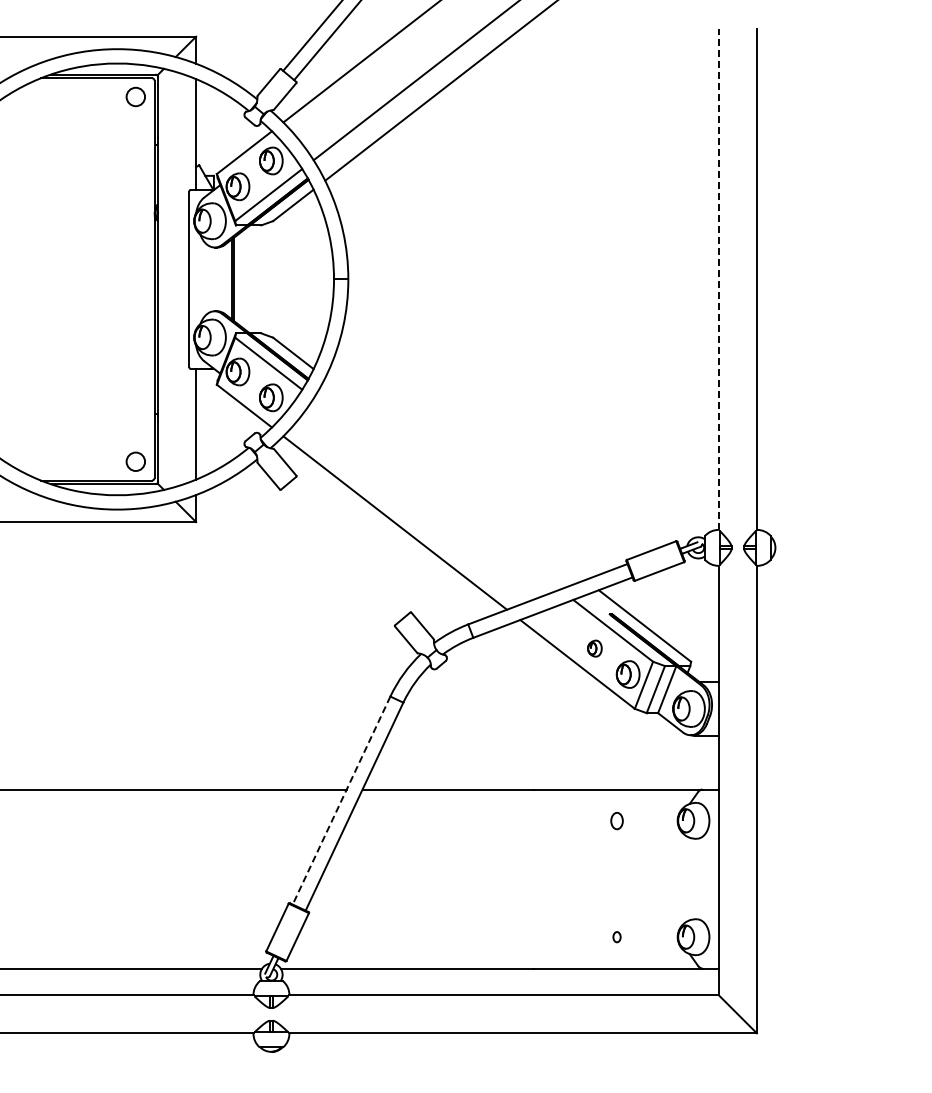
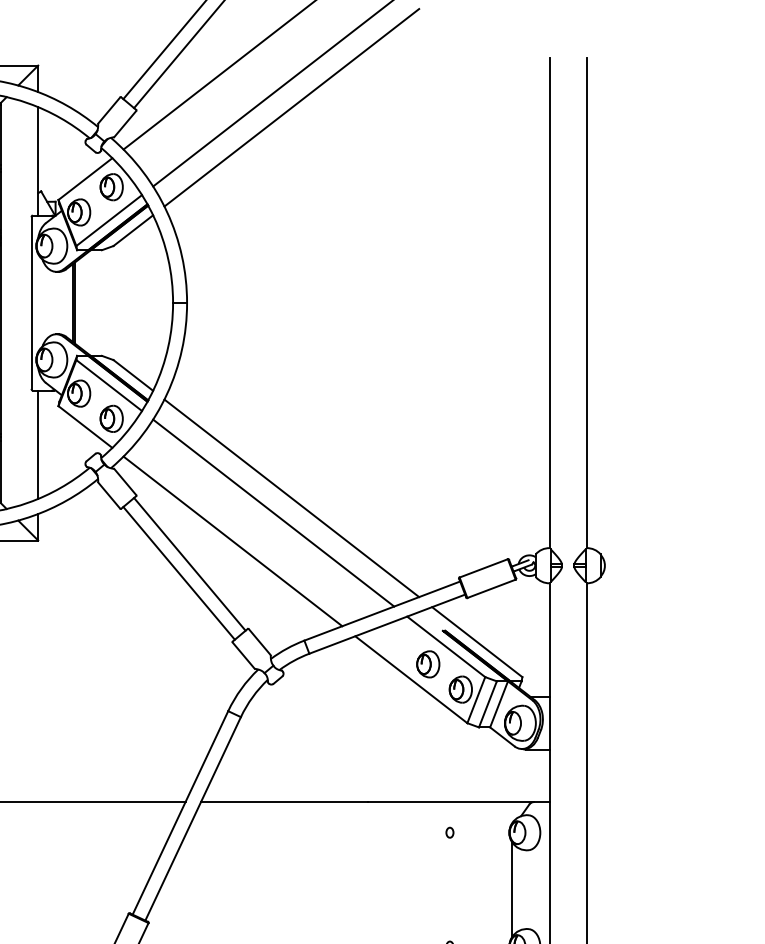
line: (718, 279) -> (549, 303), dashed -> solid
line: (455, 478) -> (291, 497), added
line: (436, 493) -> (273, 512), added
line: (351, 546) -> (190, 564), added
line: (340, 555) -> (179, 573), added
part: (594, 648) -> (427, 664), size x1.67
line: (341, 800) -> (180, 812), dashed -> solid
part: (616, 820) -> (449, 832), size x0.62
line: (680, 878) -> (512, 889), added

